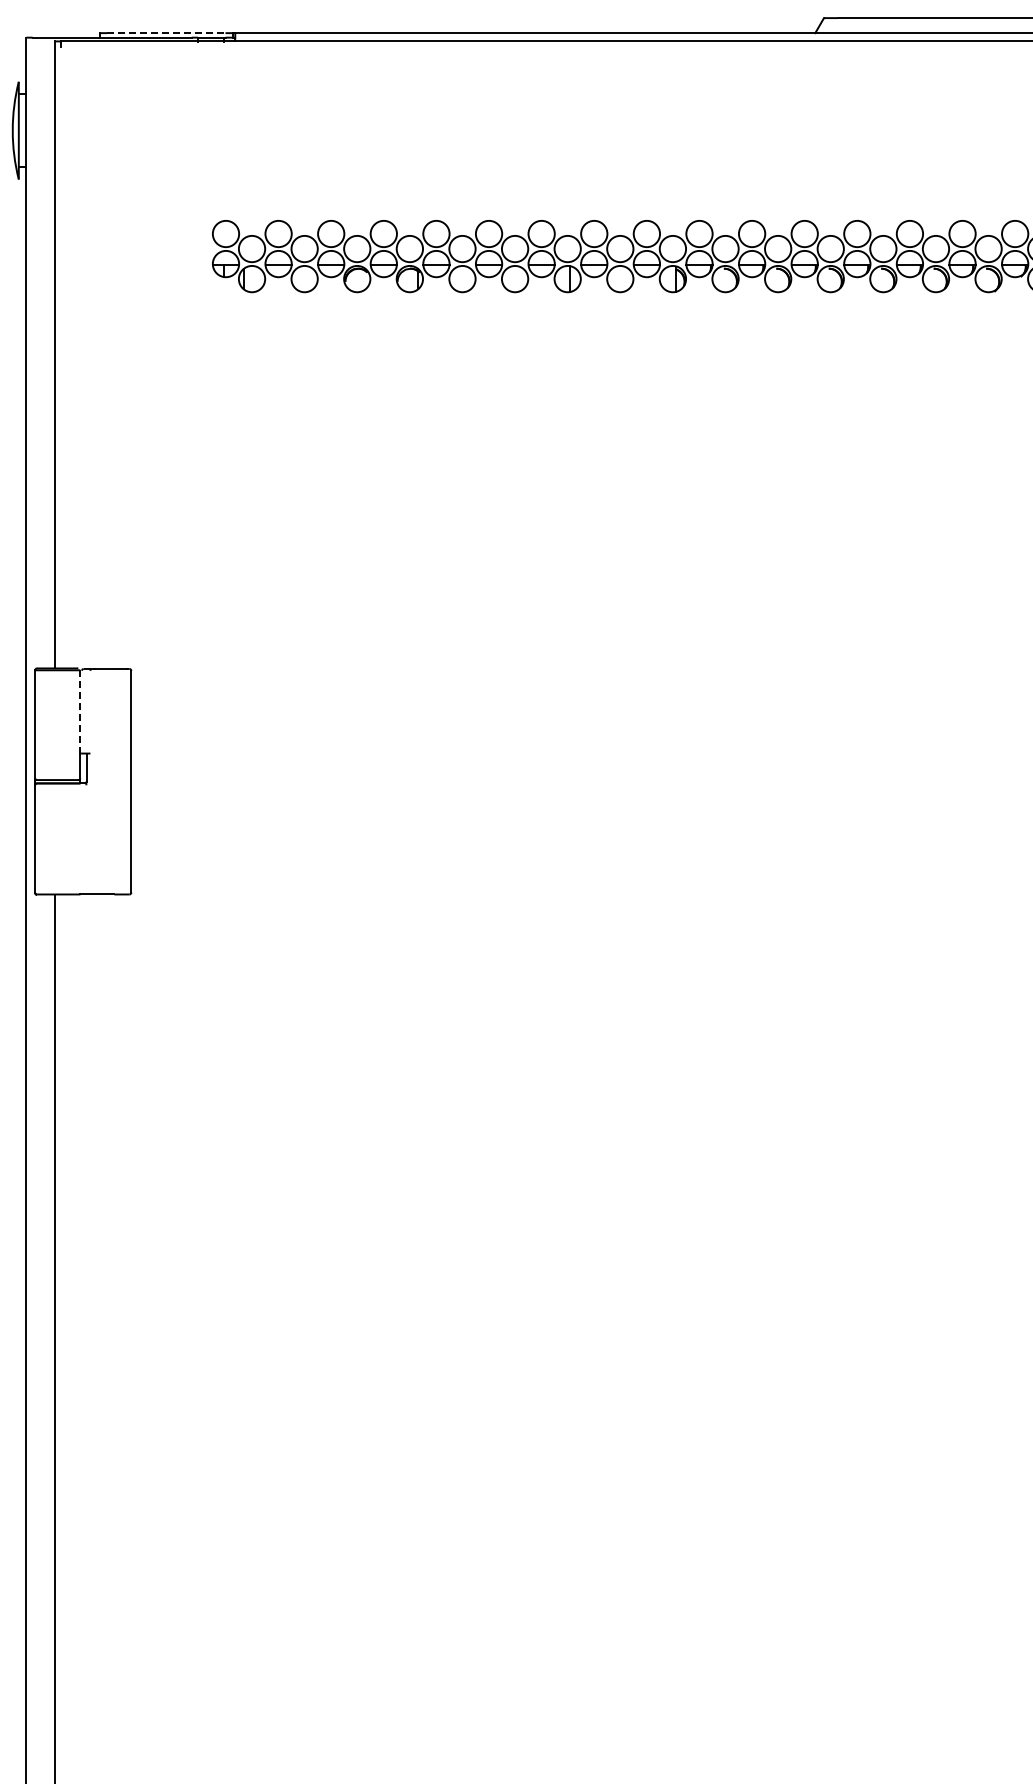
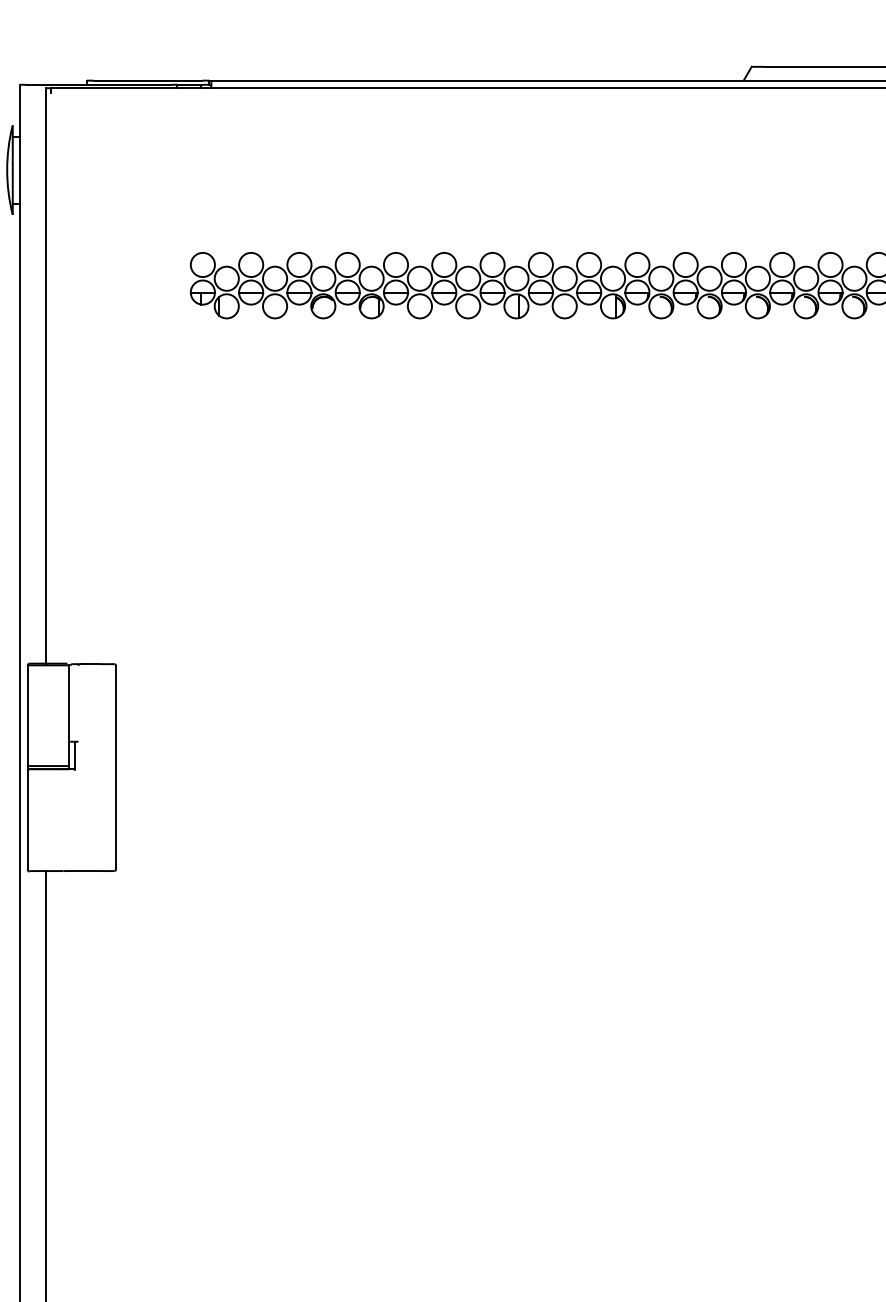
line: (166, 33) -> (148, 80), dashed -> solid
line: (80, 712) -> (69, 704), dashed -> solid

